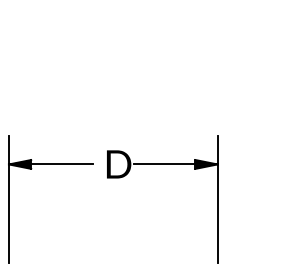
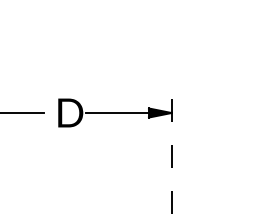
line: (217, 199) -> (171, 148), solid -> dashed

